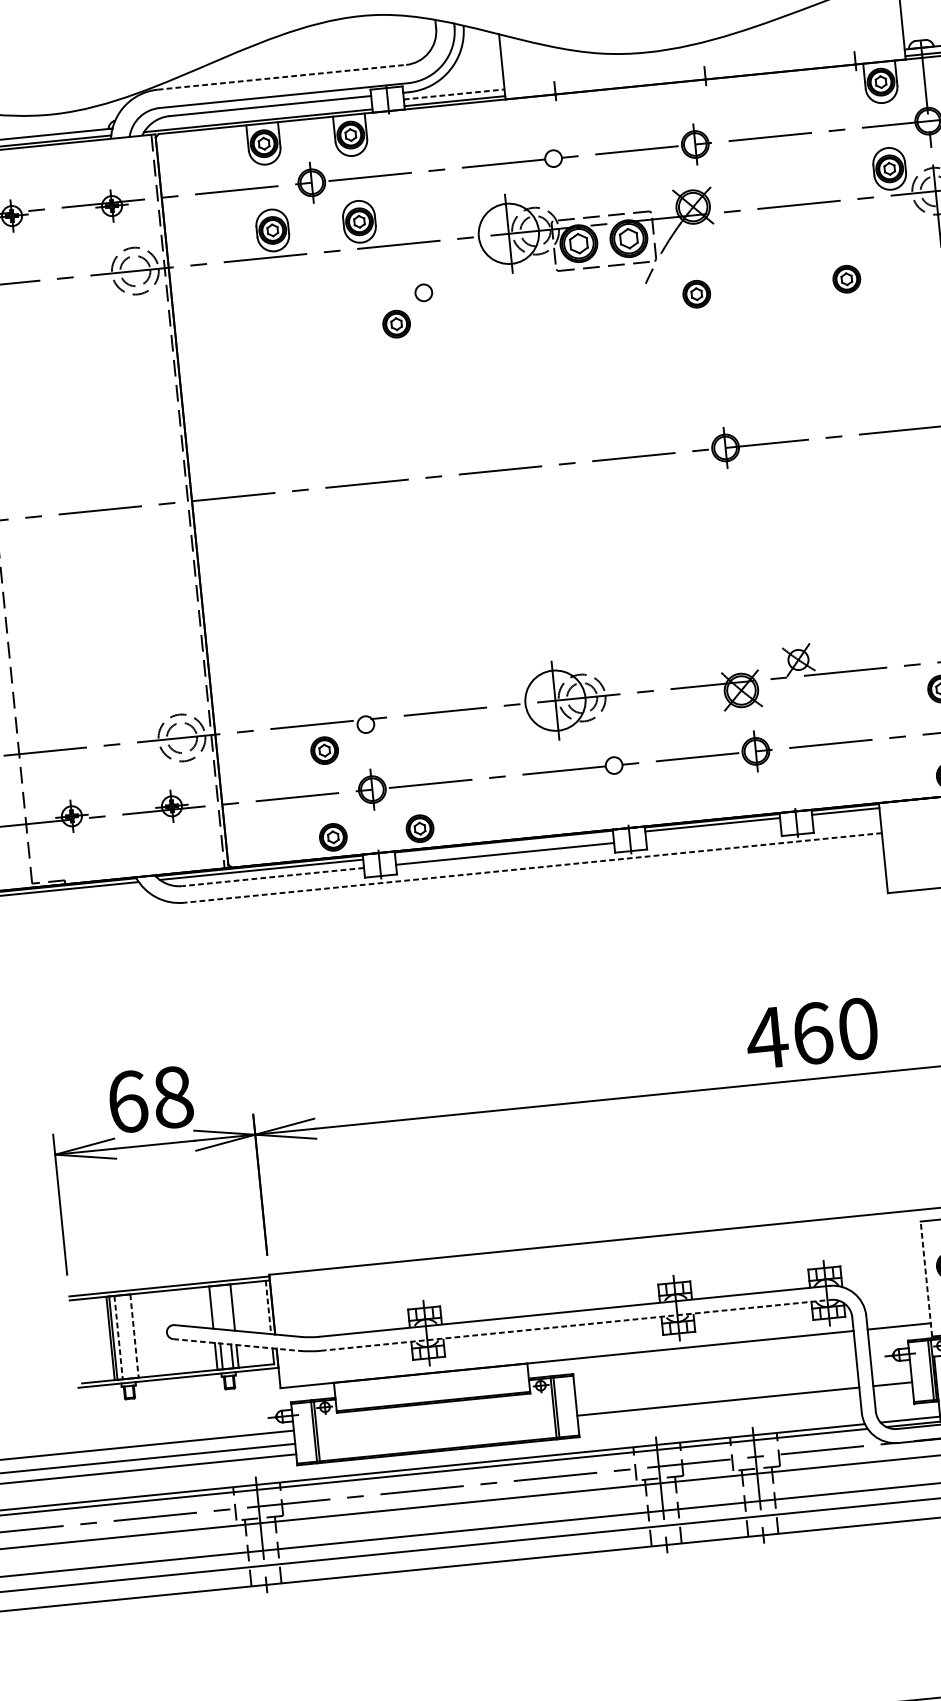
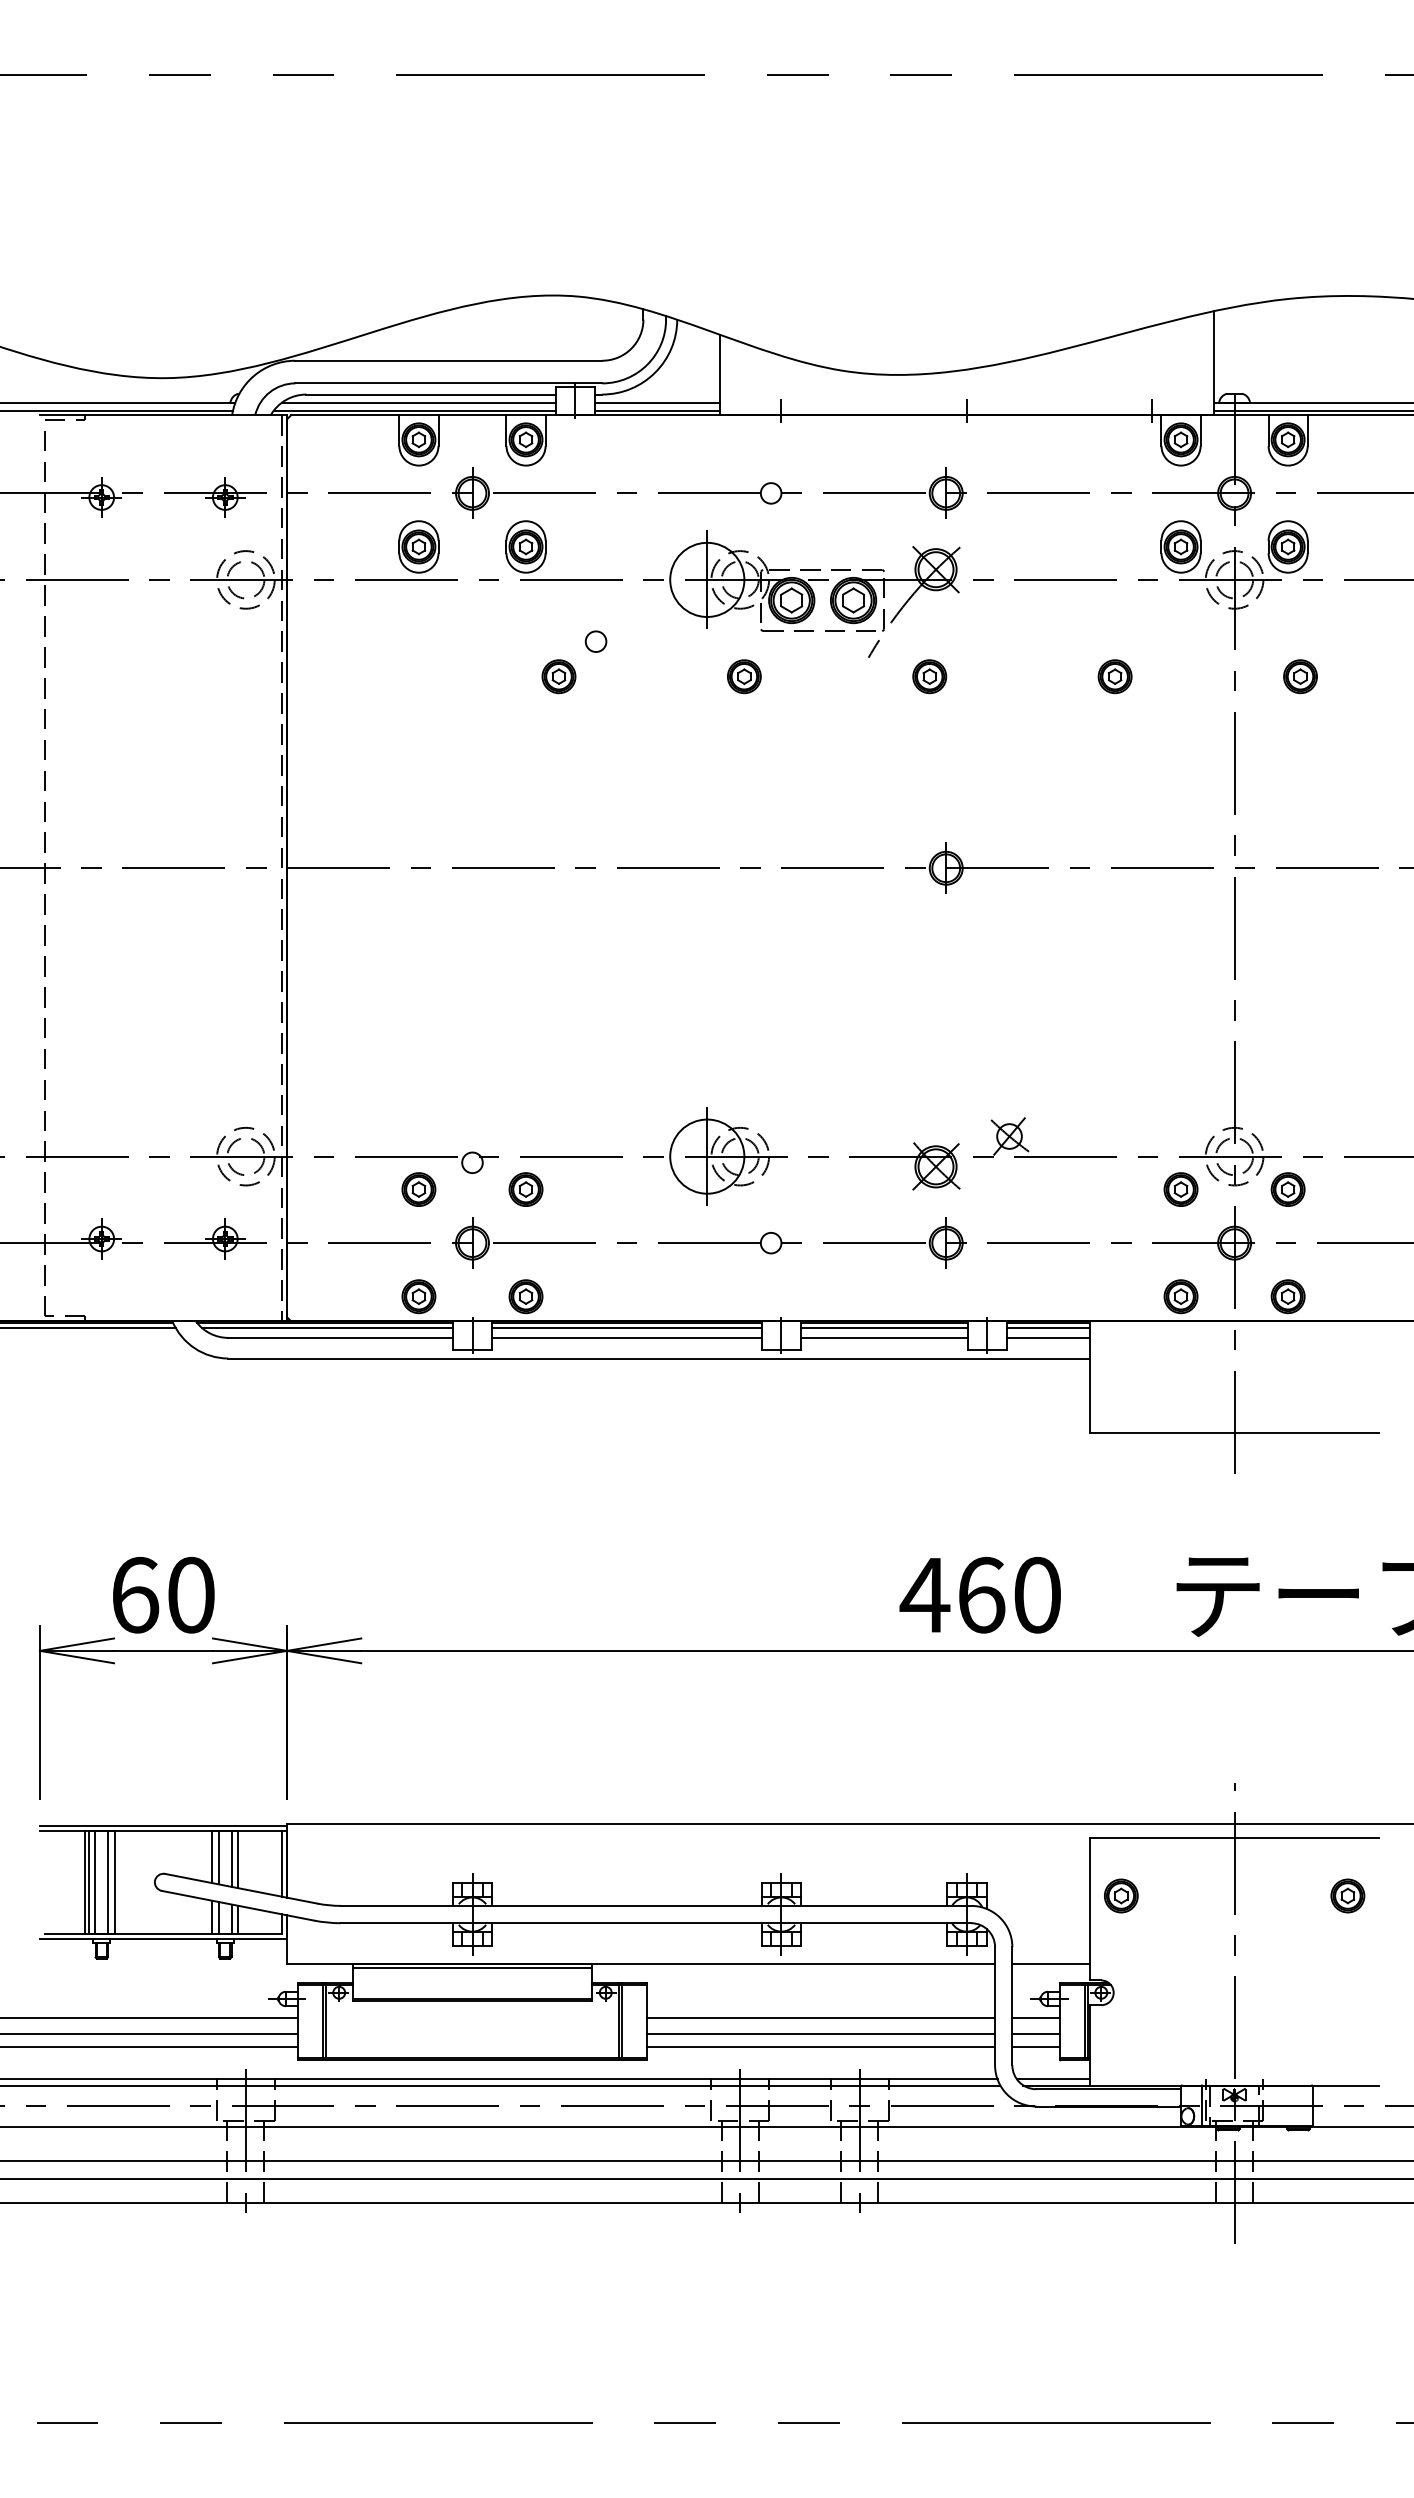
line: (282, 77) -> (449, 360), dashed -> solid
line: (454, 94) -> (657, 402), dashed -> solid
line: (260, 113) -> (418, 402), added
part: (546, 309) -> (744, 676), added
part: (410, 741) -> (525, 1189), added
line: (846, 819) -> (1048, 1337), added
line: (713, 832) -> (884, 1337), added
line: (503, 845) -> (626, 1327), added
line: (532, 868) -> (658, 1358), dashed -> solid
line: (273, 876) -> (340, 1337), dashed -> solid
text: (173, 1096) -> (191, 1594), 68 -> 60
line: (926, 1278) -> (1090, 1908), dashed -> solid
line: (216, 1307) -> (218, 1857), added
line: (227, 1307) -> (231, 1858), added
line: (268, 1307) -> (282, 1863), dashed -> solid
line: (576, 1325) -> (656, 1923), dashed -> solid
line: (129, 1335) -> (108, 1881), added
line: (134, 1336) -> (114, 1882), dashed -> solid
line: (118, 1337) -> (95, 1882), dashed -> solid
line: (235, 1344) -> (237, 1905), dashed -> solid
line: (891, 1370) -> (1036, 2017), added
line: (431, 1376) -> (472, 1968), added
line: (716, 1388) -> (820, 2017), added
line: (893, 1394) -> (1036, 2046), added
line: (719, 1411) -> (820, 2046), added

